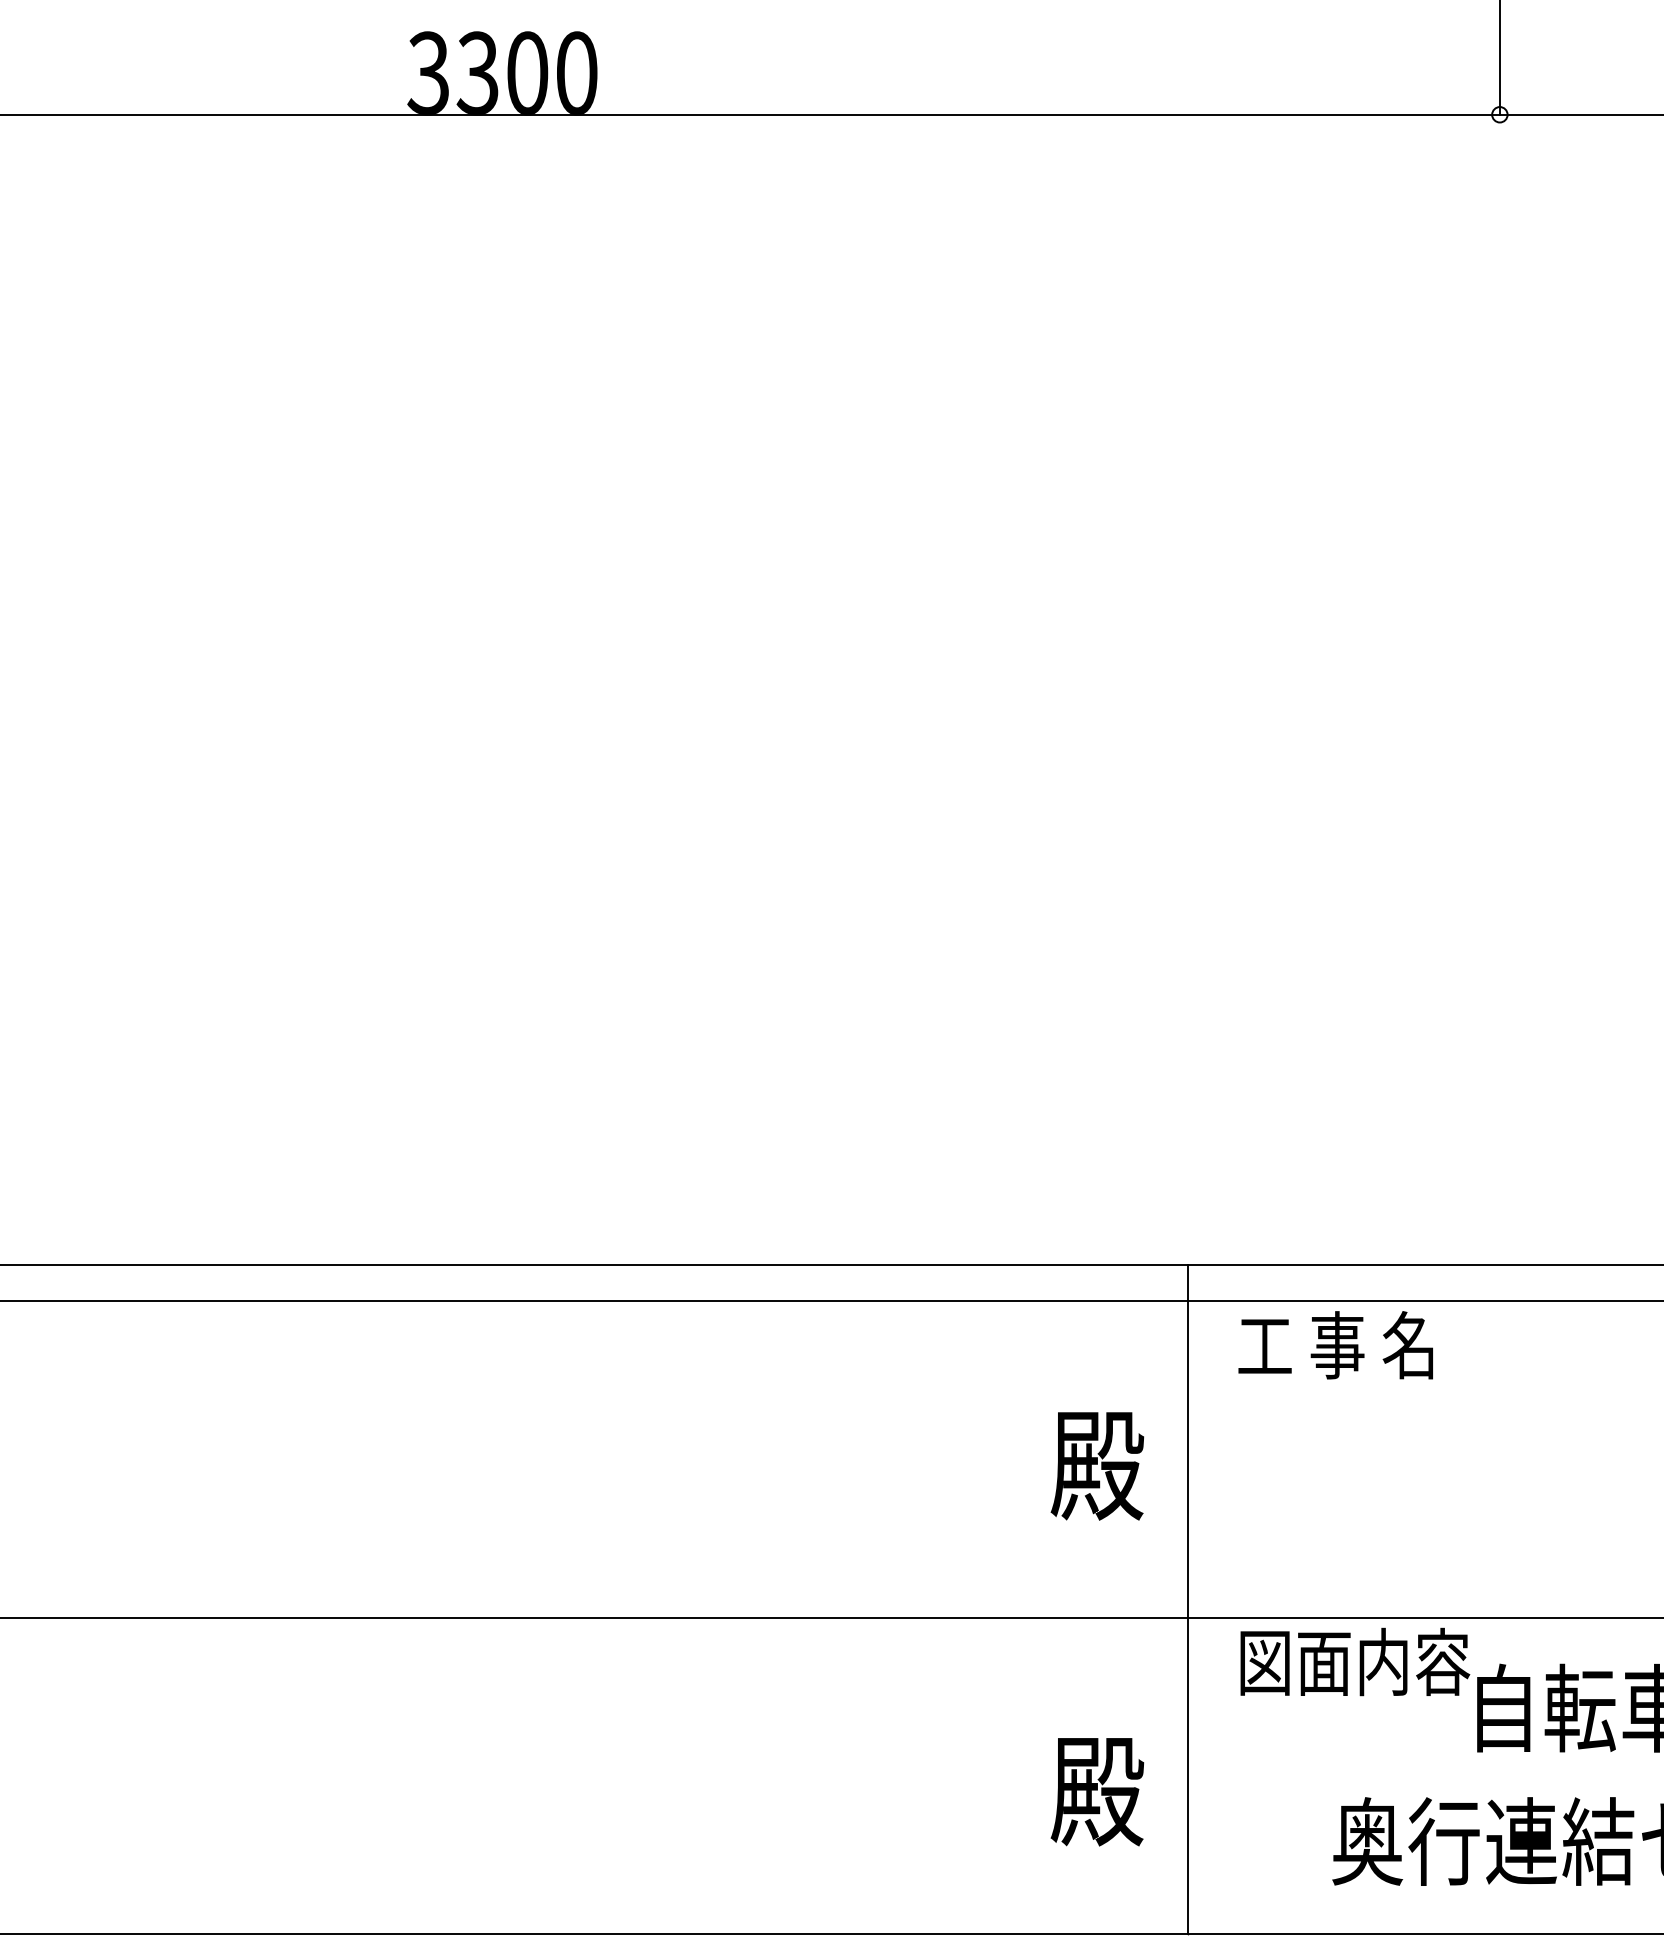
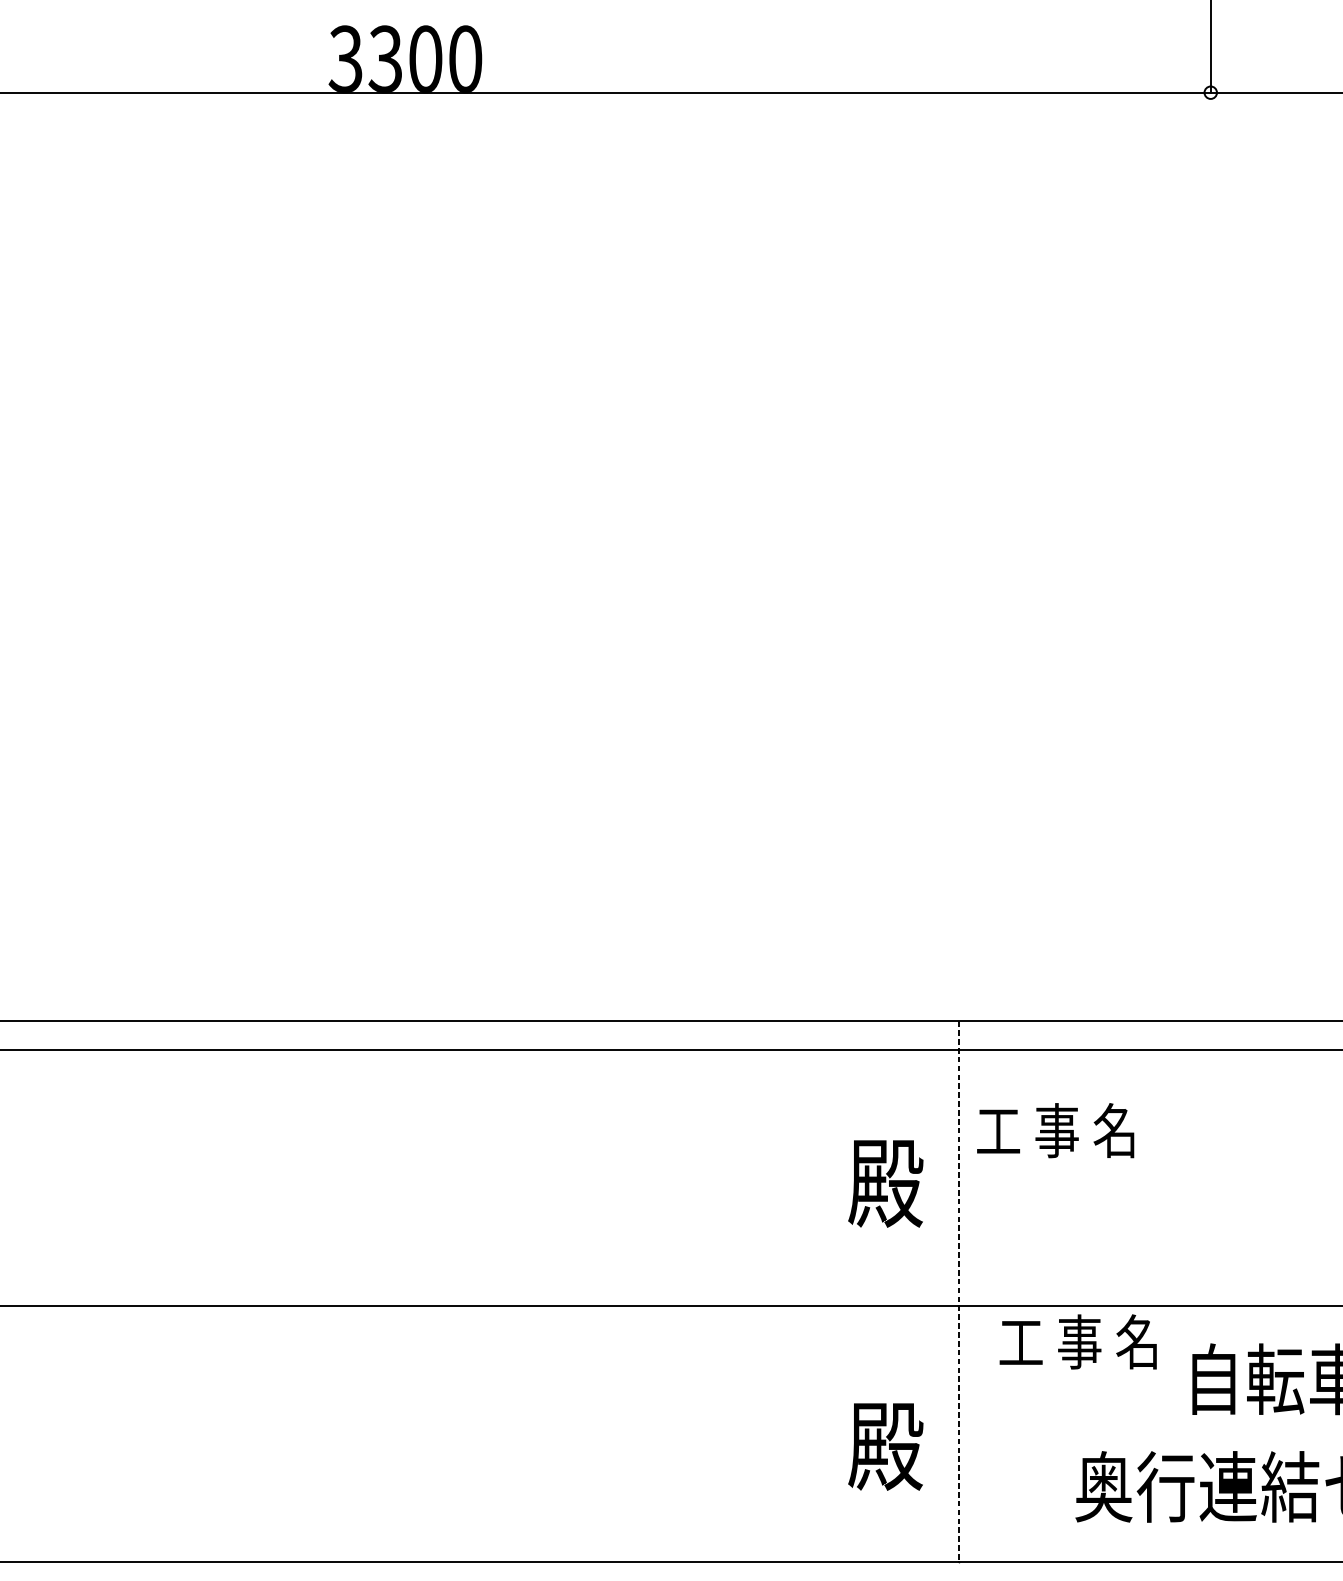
text: (1335, 1345) -> (1055, 1130), moved
line: (1187, 1599) -> (958, 1291), solid -> dashed
text: (1354, 1661) -> (1093, 1341), 図面内容 -> 工 事 名

